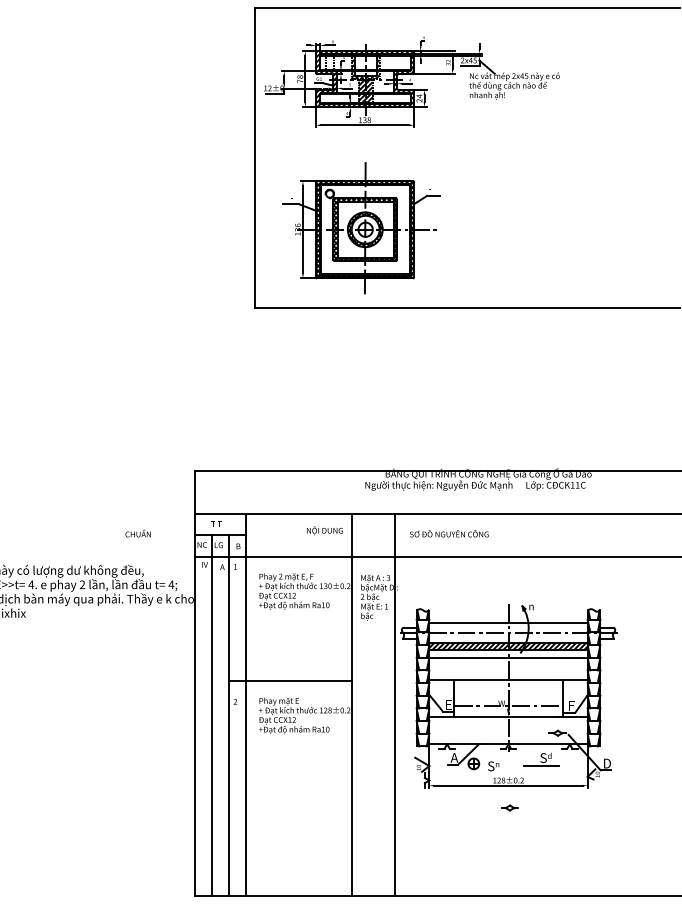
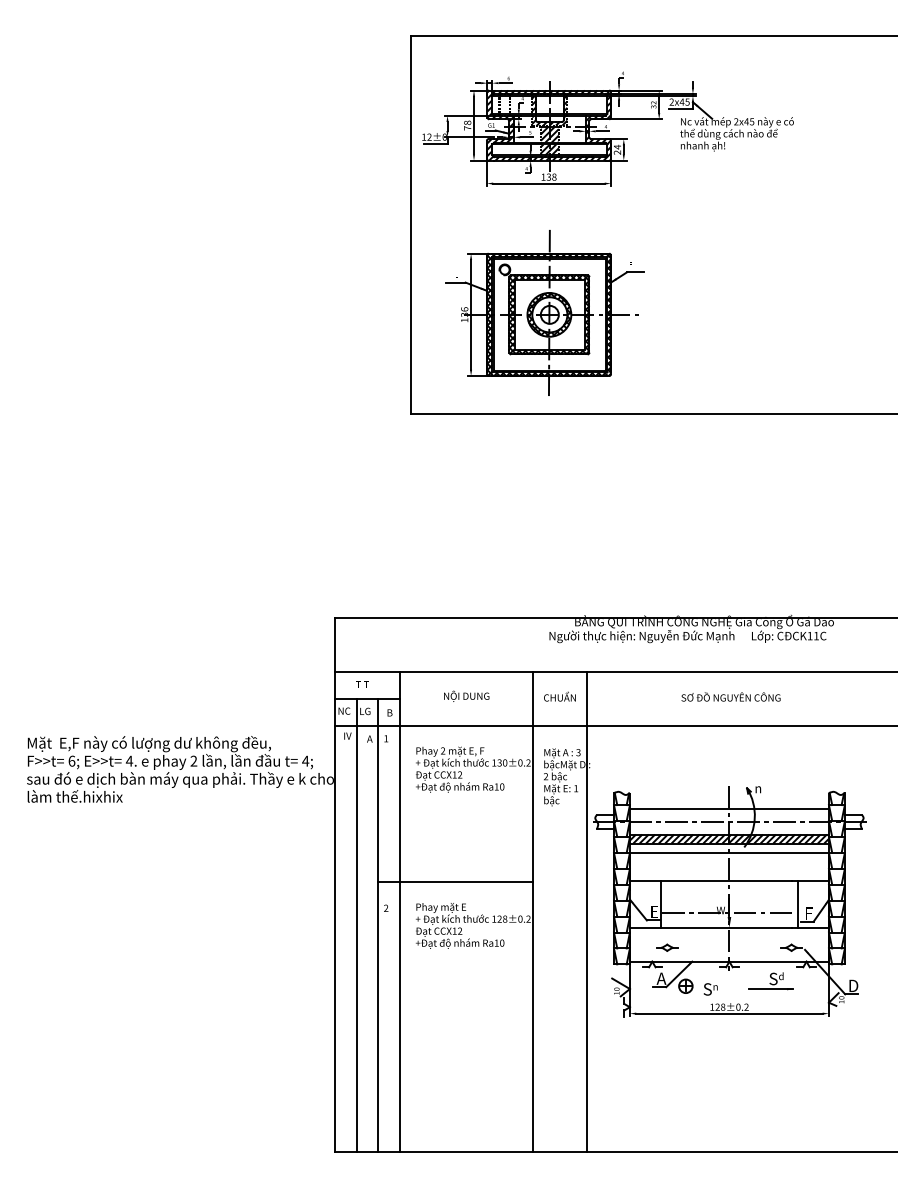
text: (324, 530) -> (466, 695), moved
text: (137, 533) -> (559, 696), moved
text: (448, 533) -> (730, 696), moved
part: (510, 807) -> (667, 947), moved

